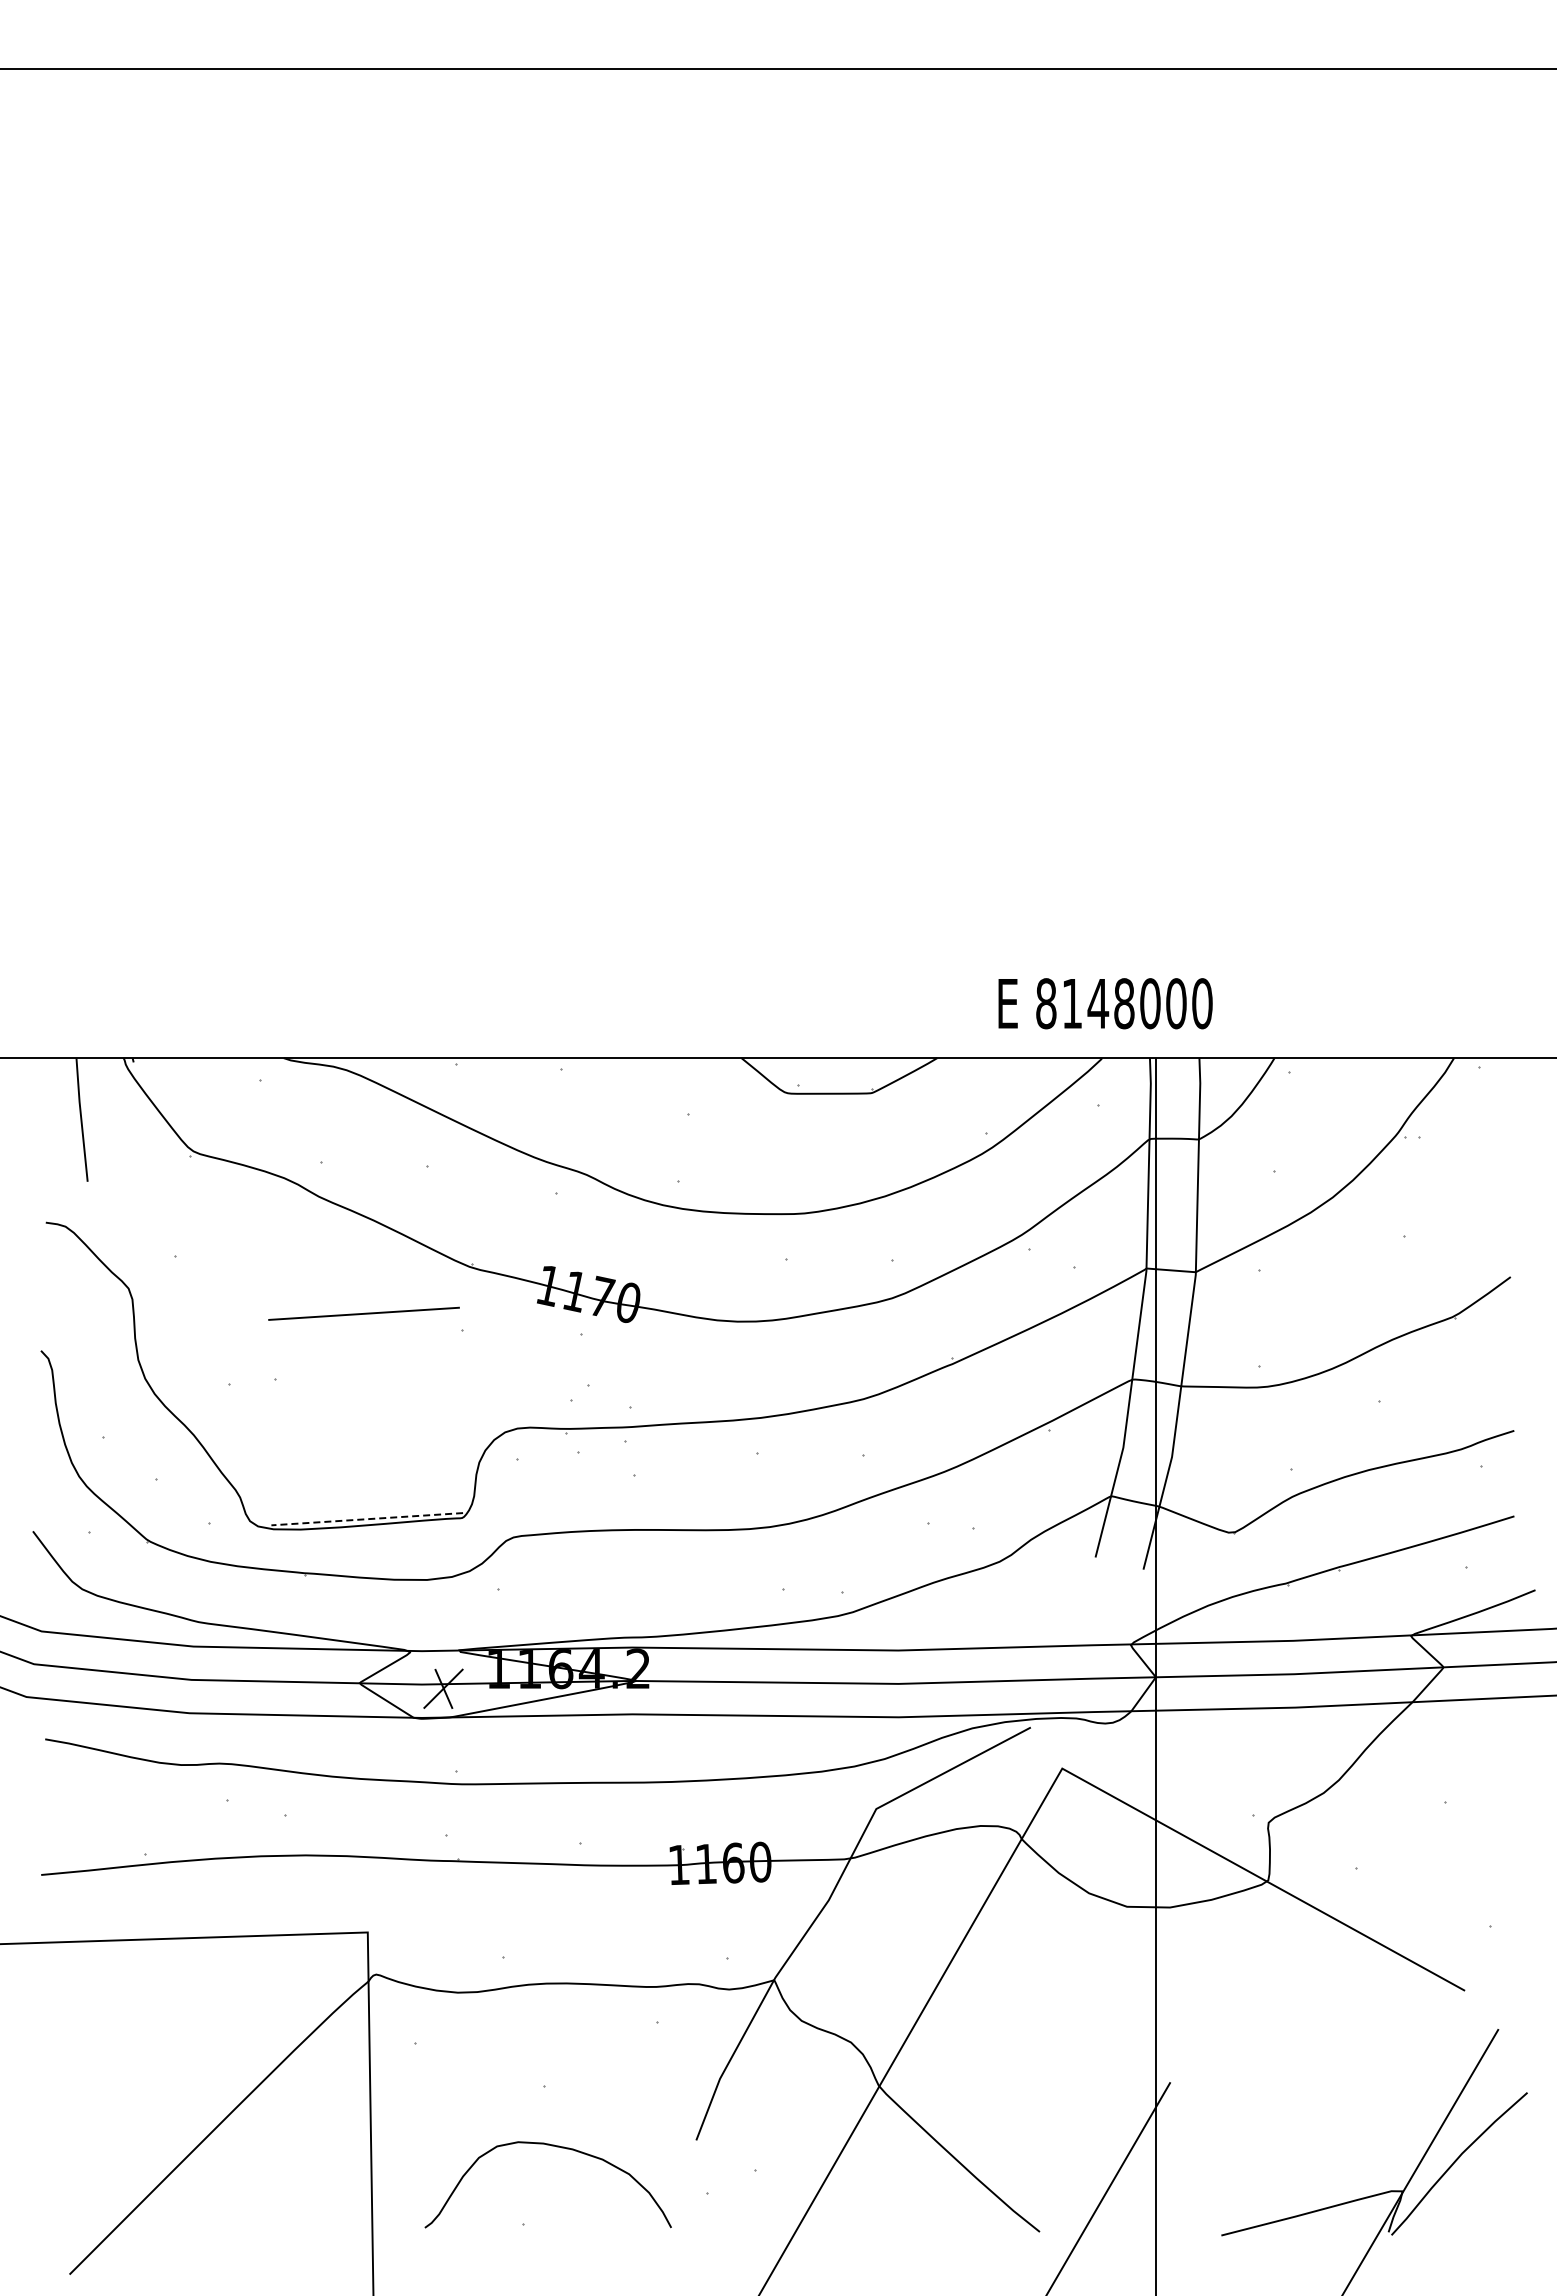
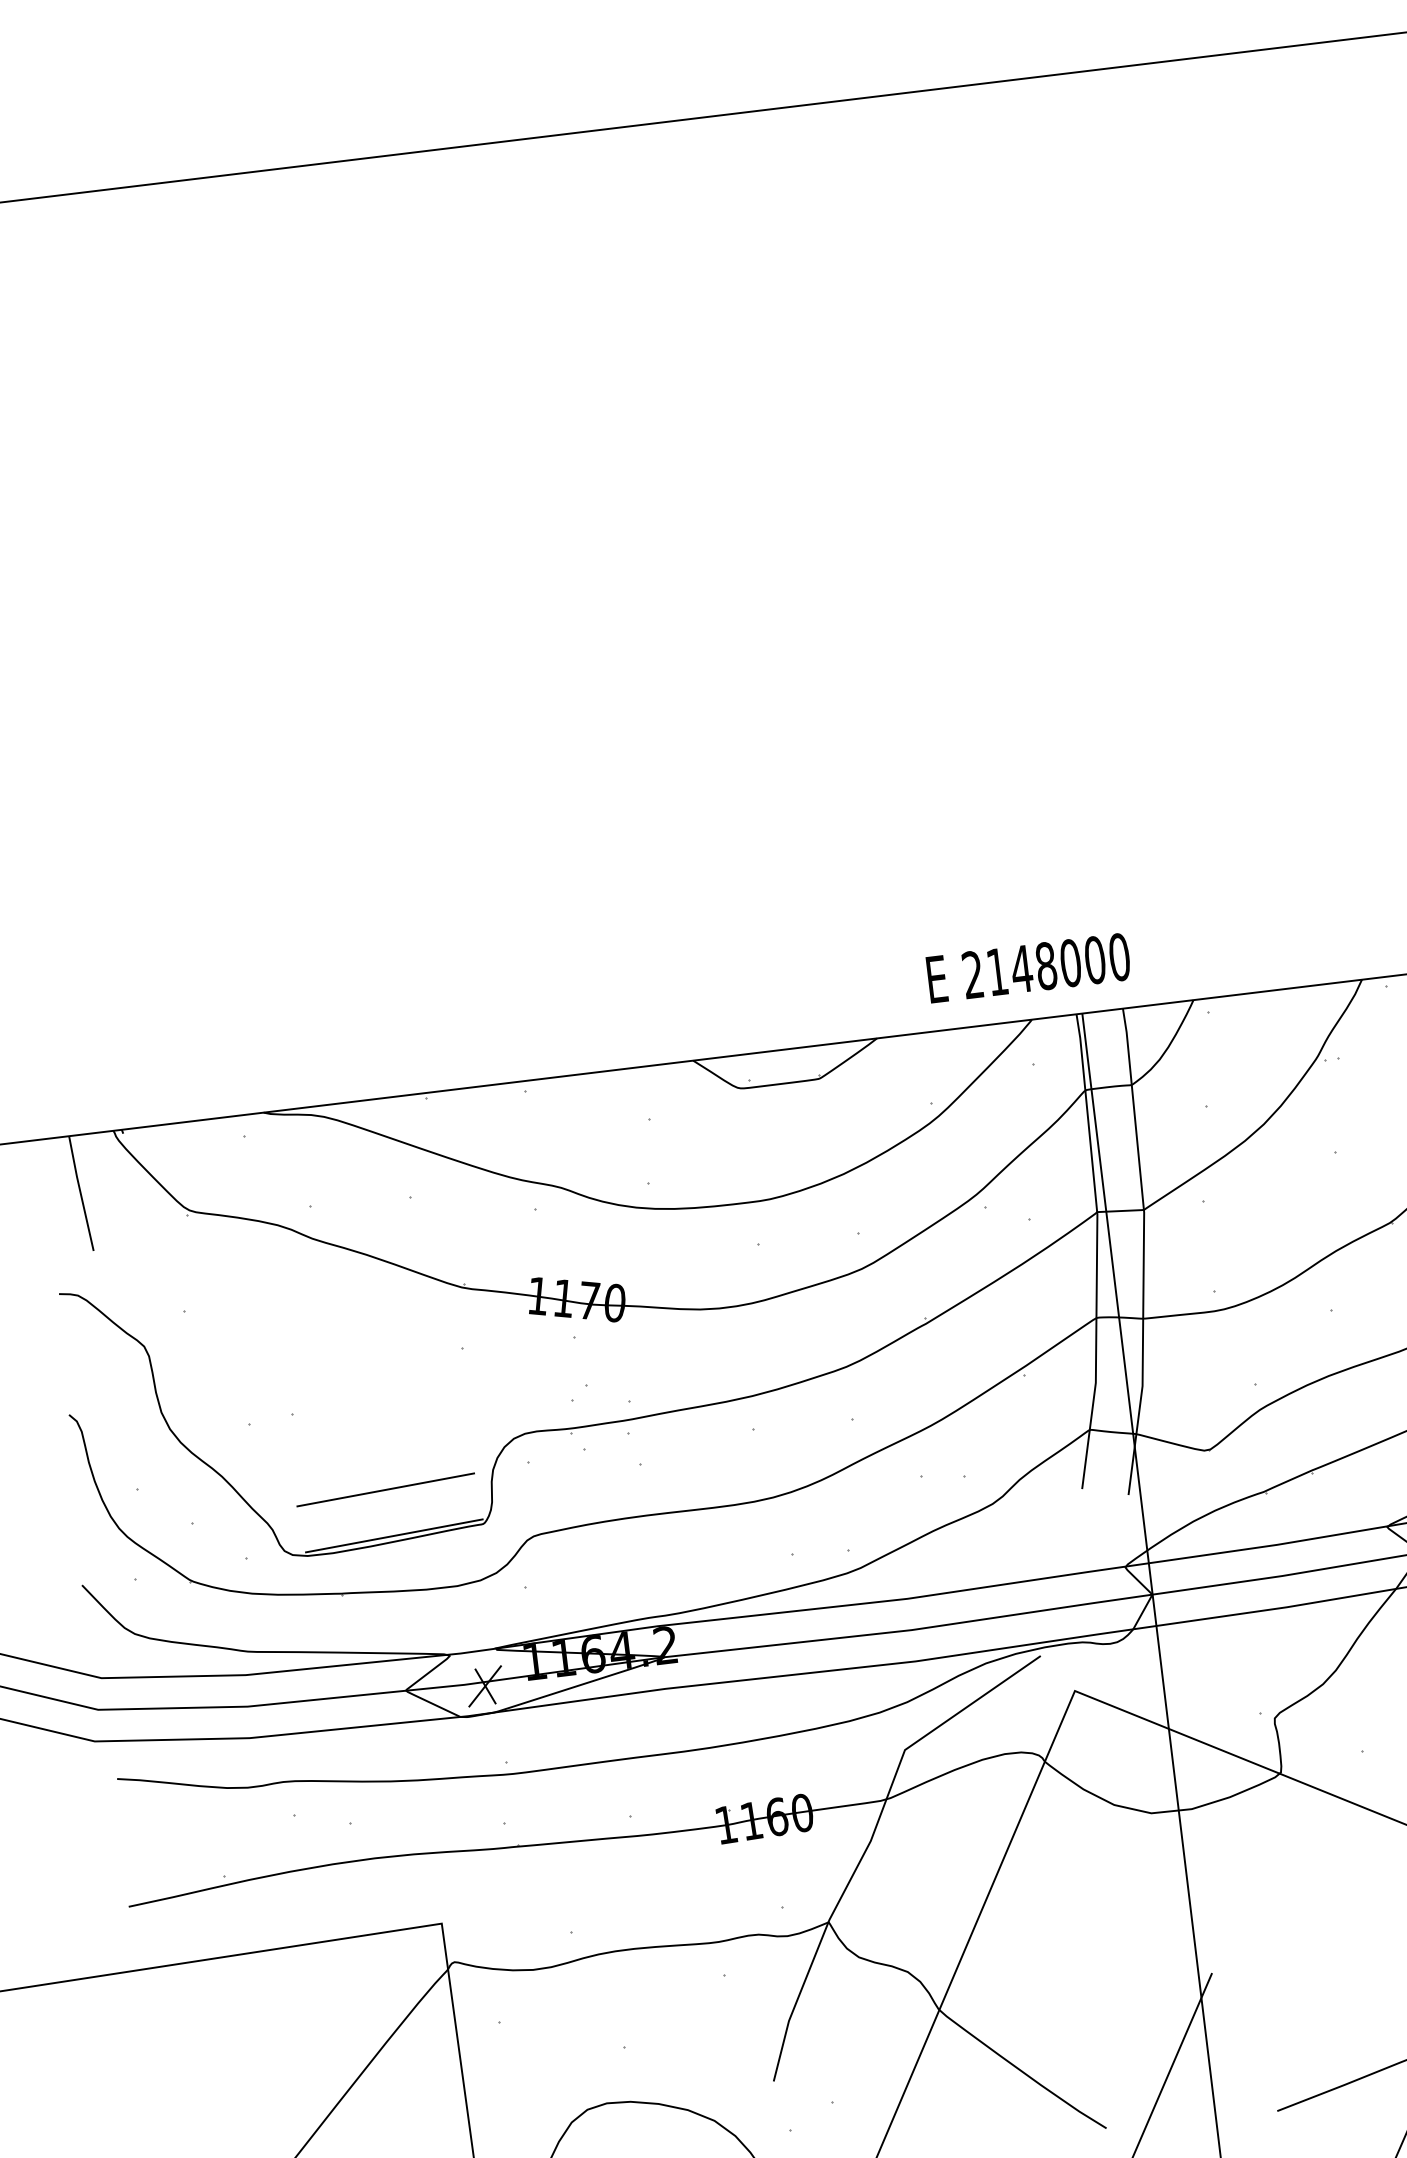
text: (1046, 1003) -> (973, 974), 8148000 -> 2148000
line: (363, 1313) -> (385, 1489), moved
line: (366, 1519) -> (393, 1536), dashed -> solid

